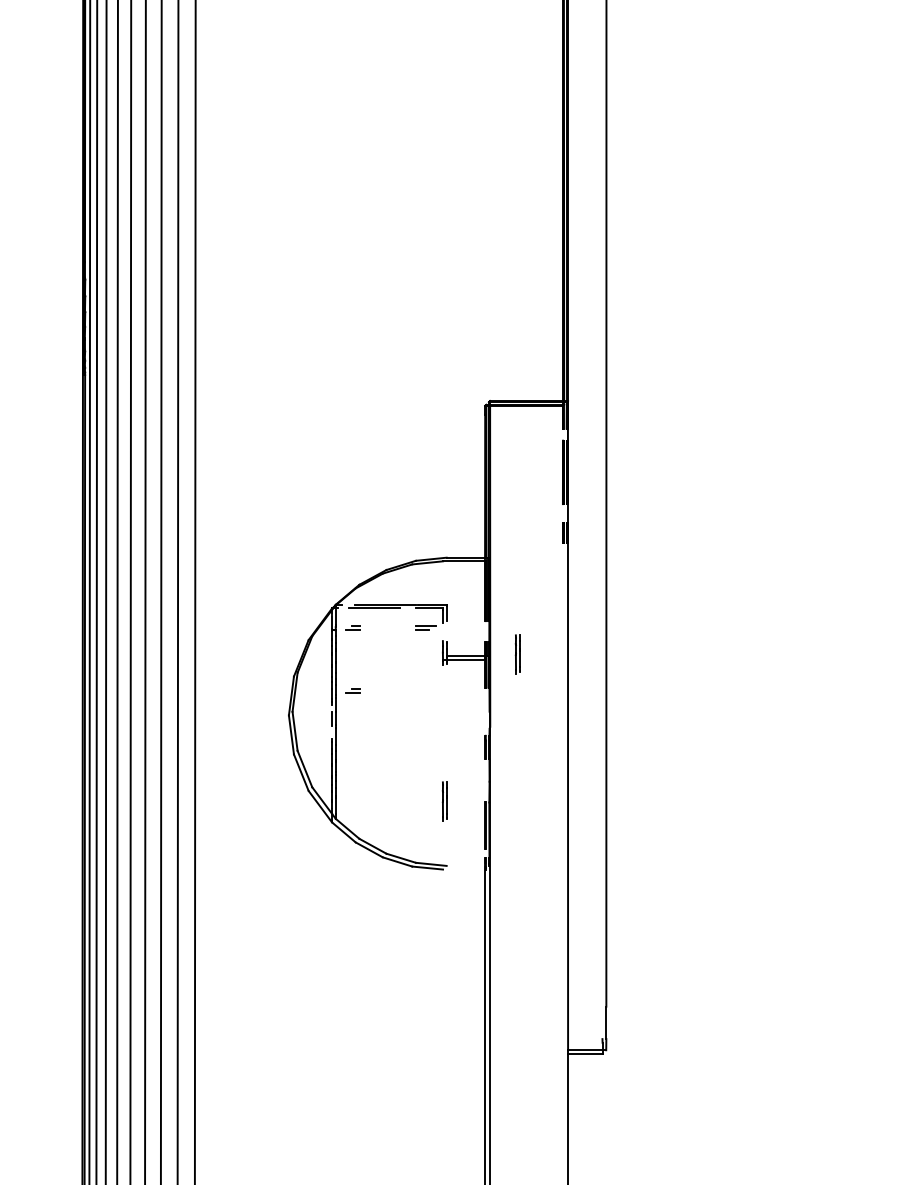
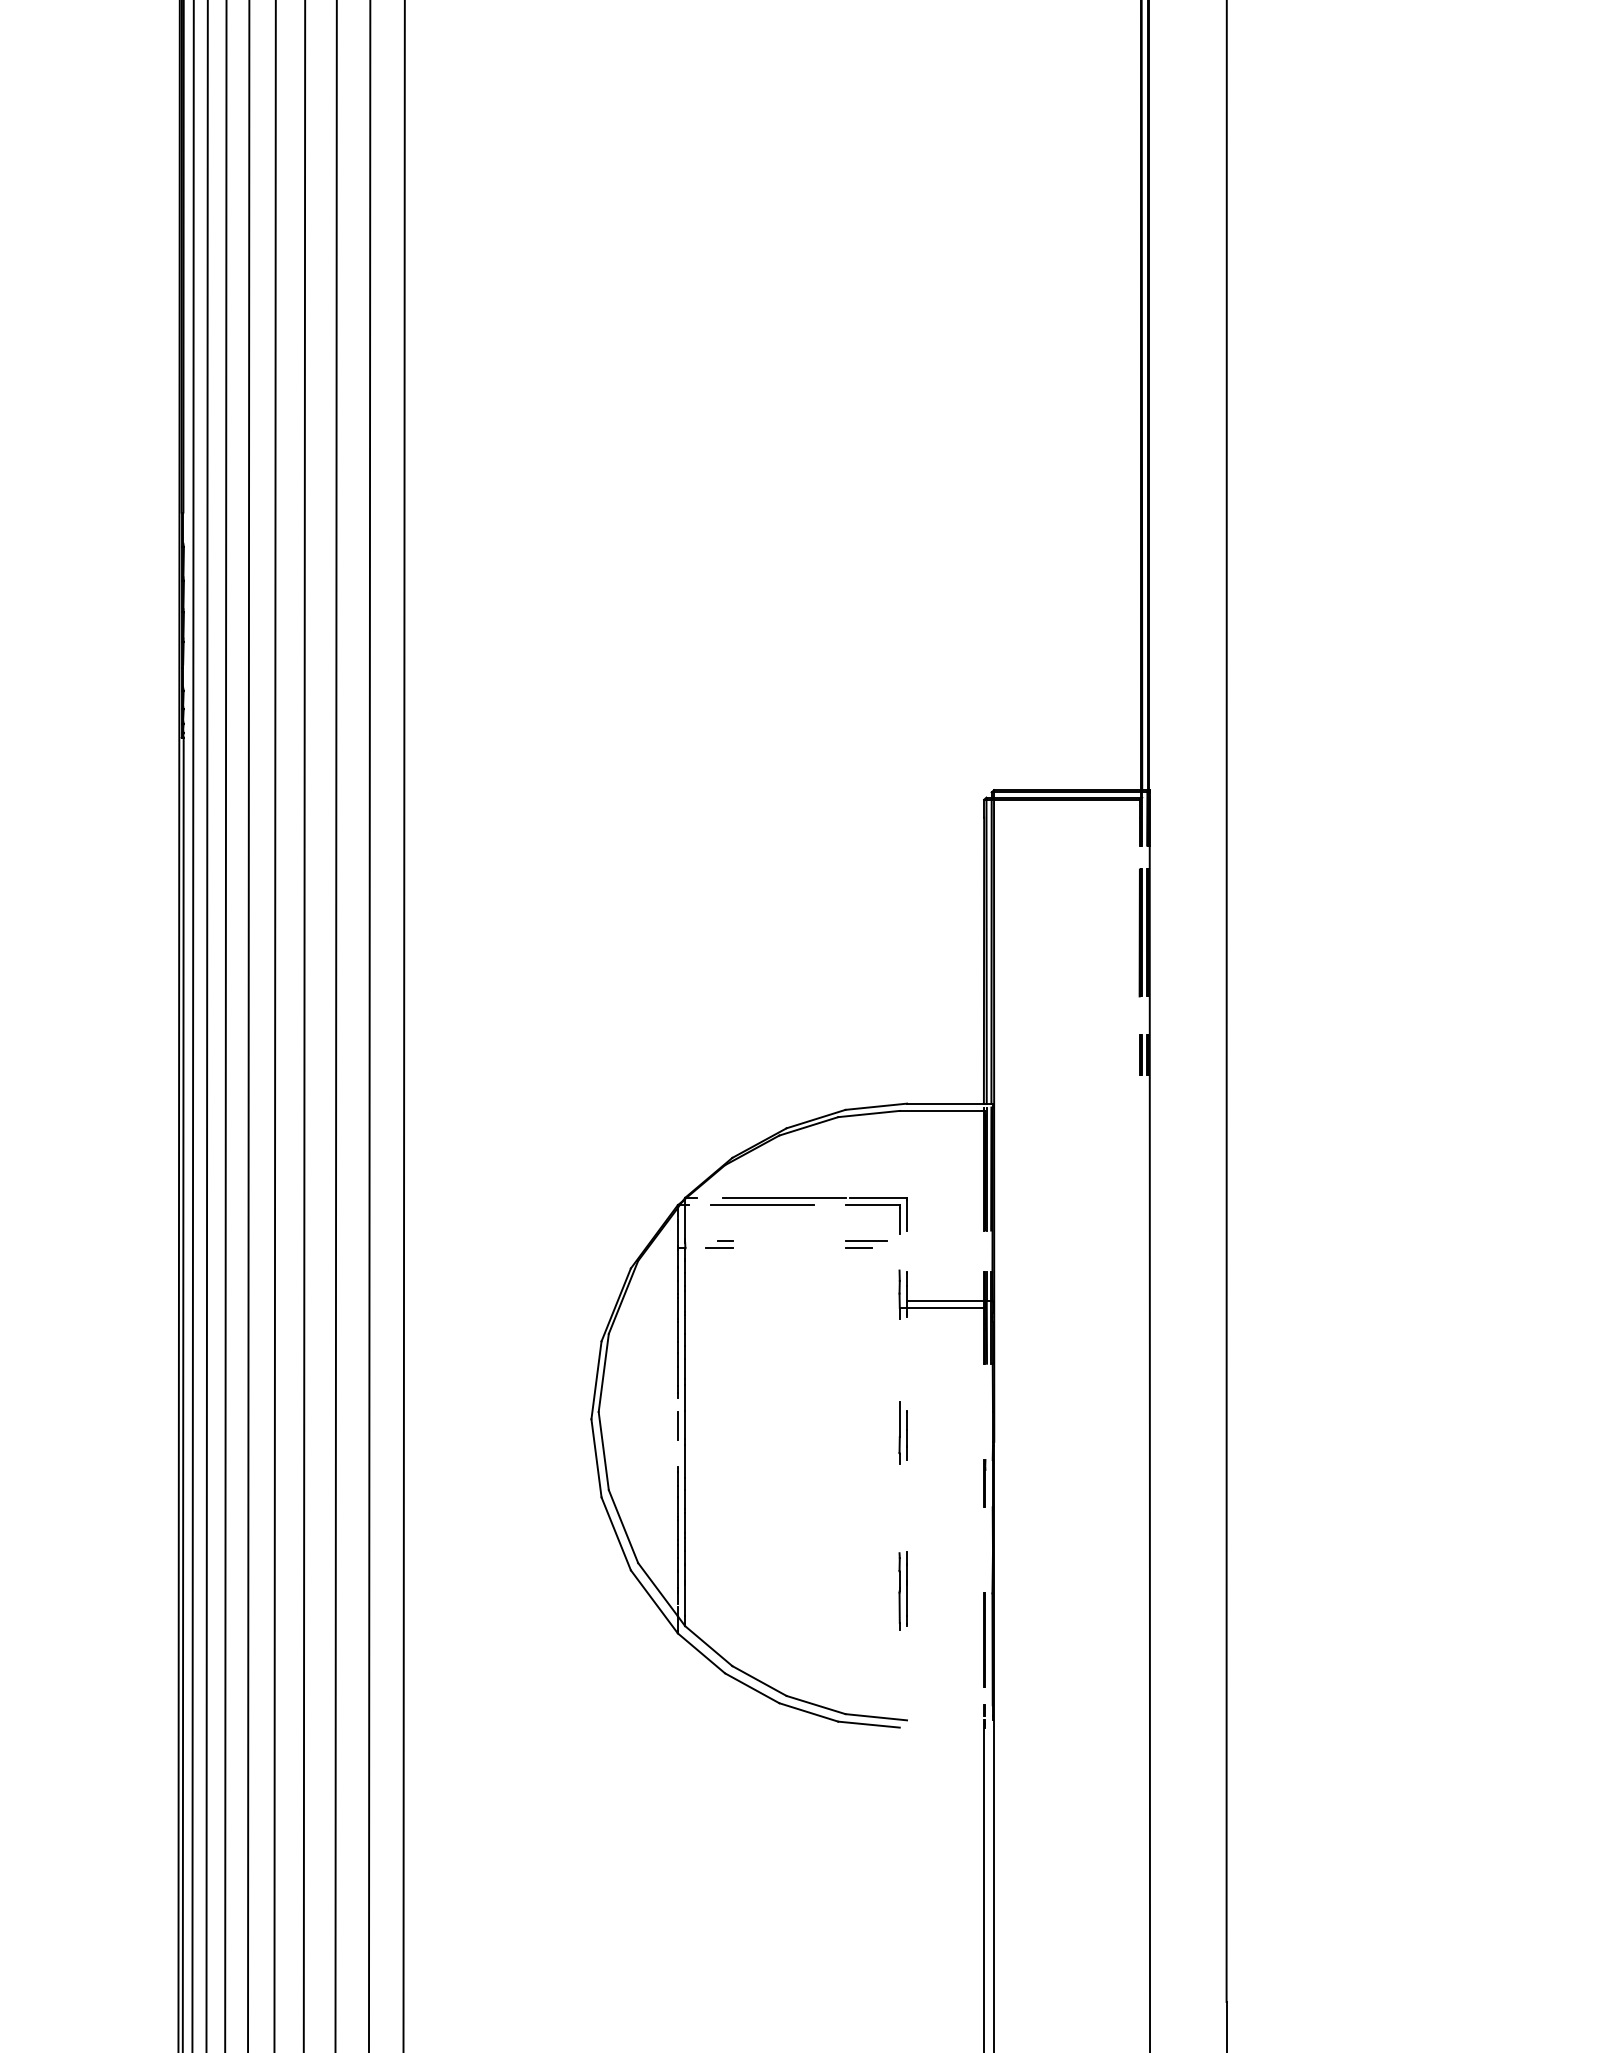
part: (517, 654) -> (1048, 1297), removed
part: (352, 690) -> (718, 1369), removed
part: (444, 722) -> (902, 1433), added

